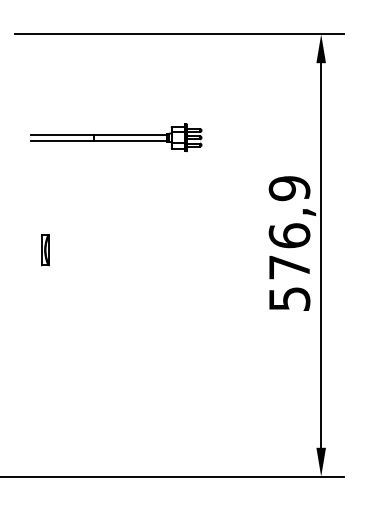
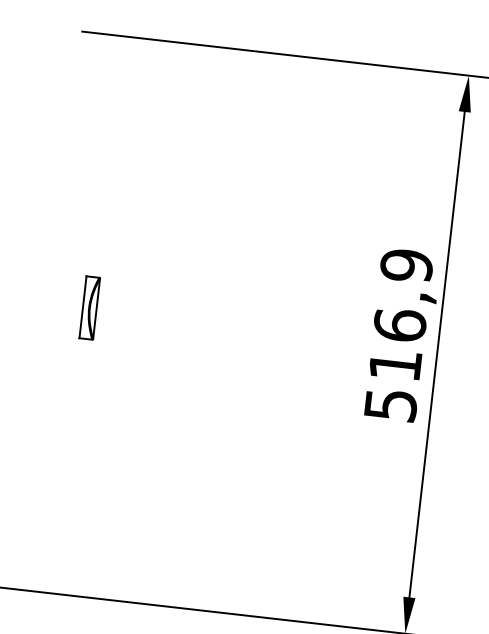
part: (116, 137) -> (195, 176), removed
part: (45, 250) -> (89, 308), size x1.6
text: (289, 267) -> (395, 365), 576,9 -> 516,9

